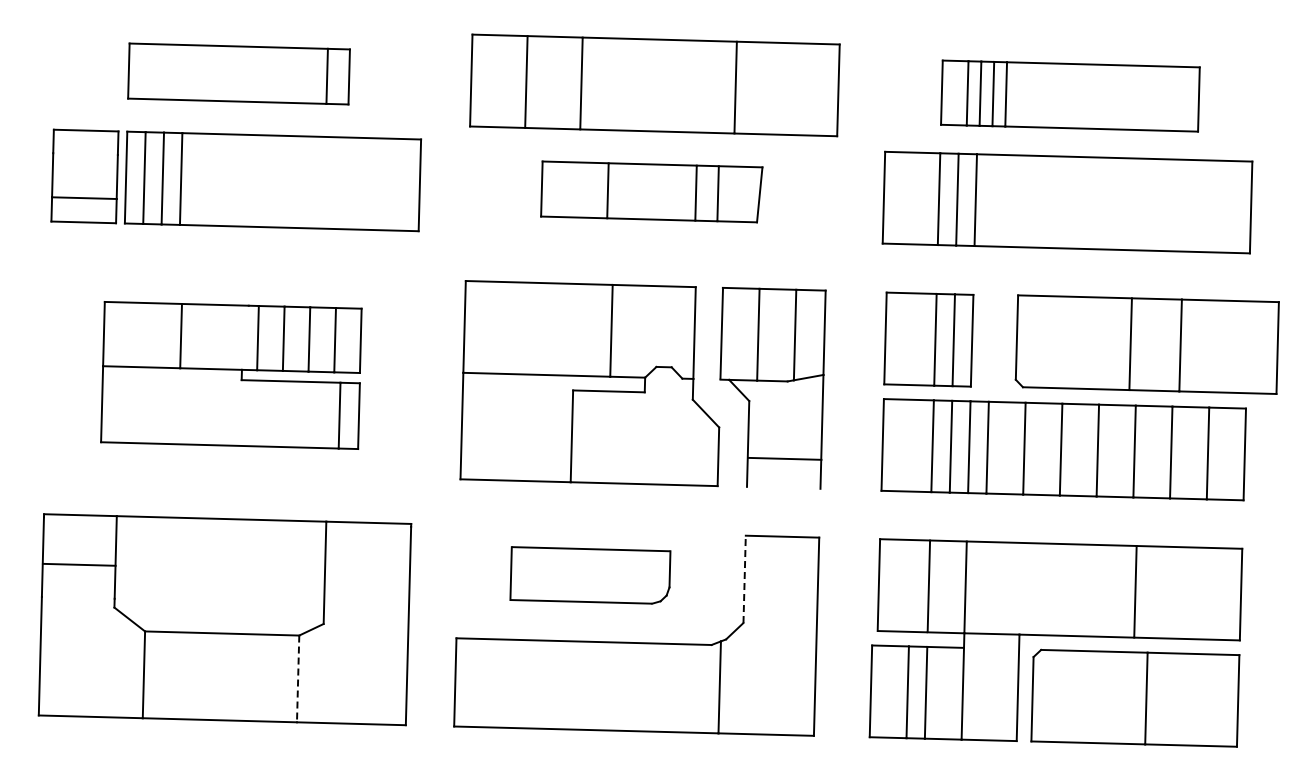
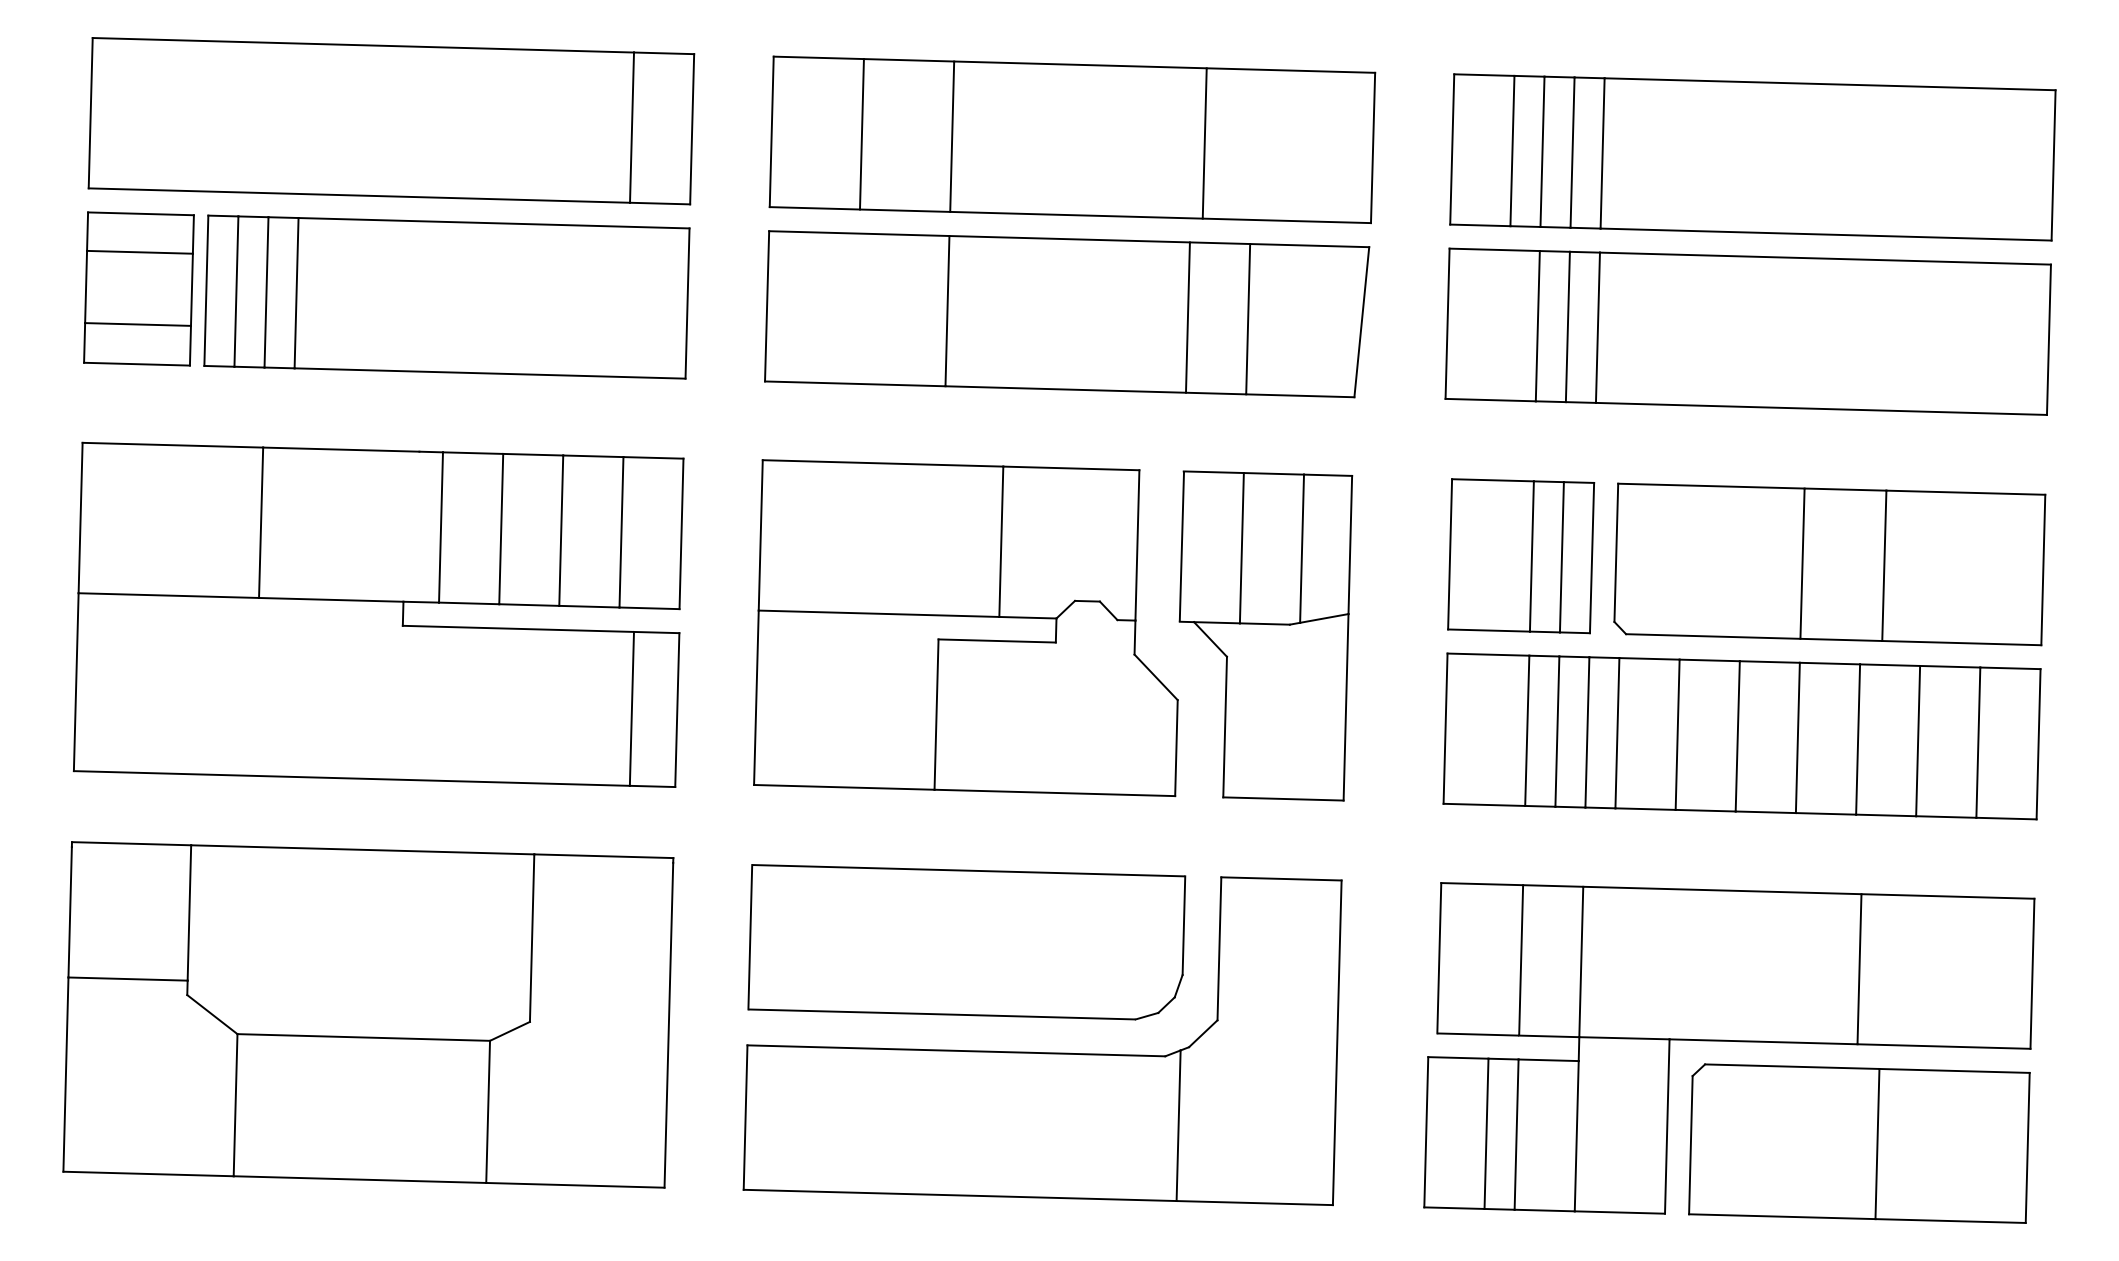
part: (238, 73) -> (390, 120), size x1.67
part: (1070, 95) -> (1753, 156), size x1.43
line: (85, 153) -> (139, 251), added
part: (651, 191) -> (1066, 313), size x1.67
part: (1146, 344) -> (1828, 564), moved
part: (231, 375) -> (378, 614), size x1.43
line: (784, 458) -> (1283, 798), moved
line: (78, 564) -> (126, 978), moved
part: (590, 575) -> (966, 942), size x1.67
line: (744, 579) -> (1219, 949), dashed -> solid
line: (298, 679) -> (488, 1112), dashed -> solid

